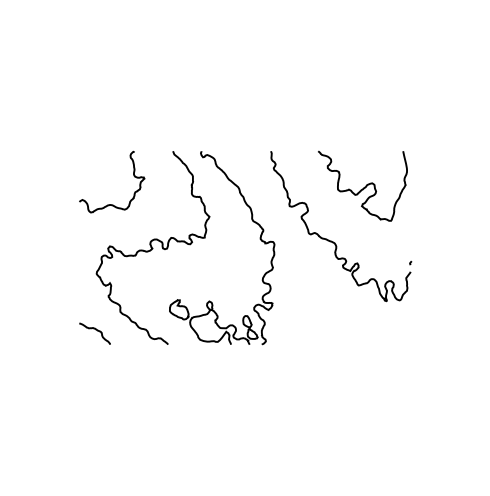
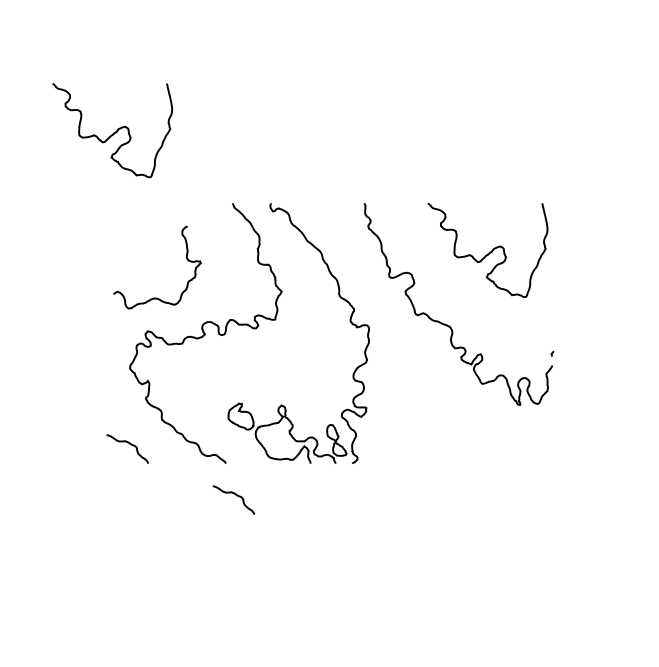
curve: (85, 97) -> (114, 131), added
curve: (133, 176) -> (186, 260), moved
curve: (174, 368) -> (234, 495), added

